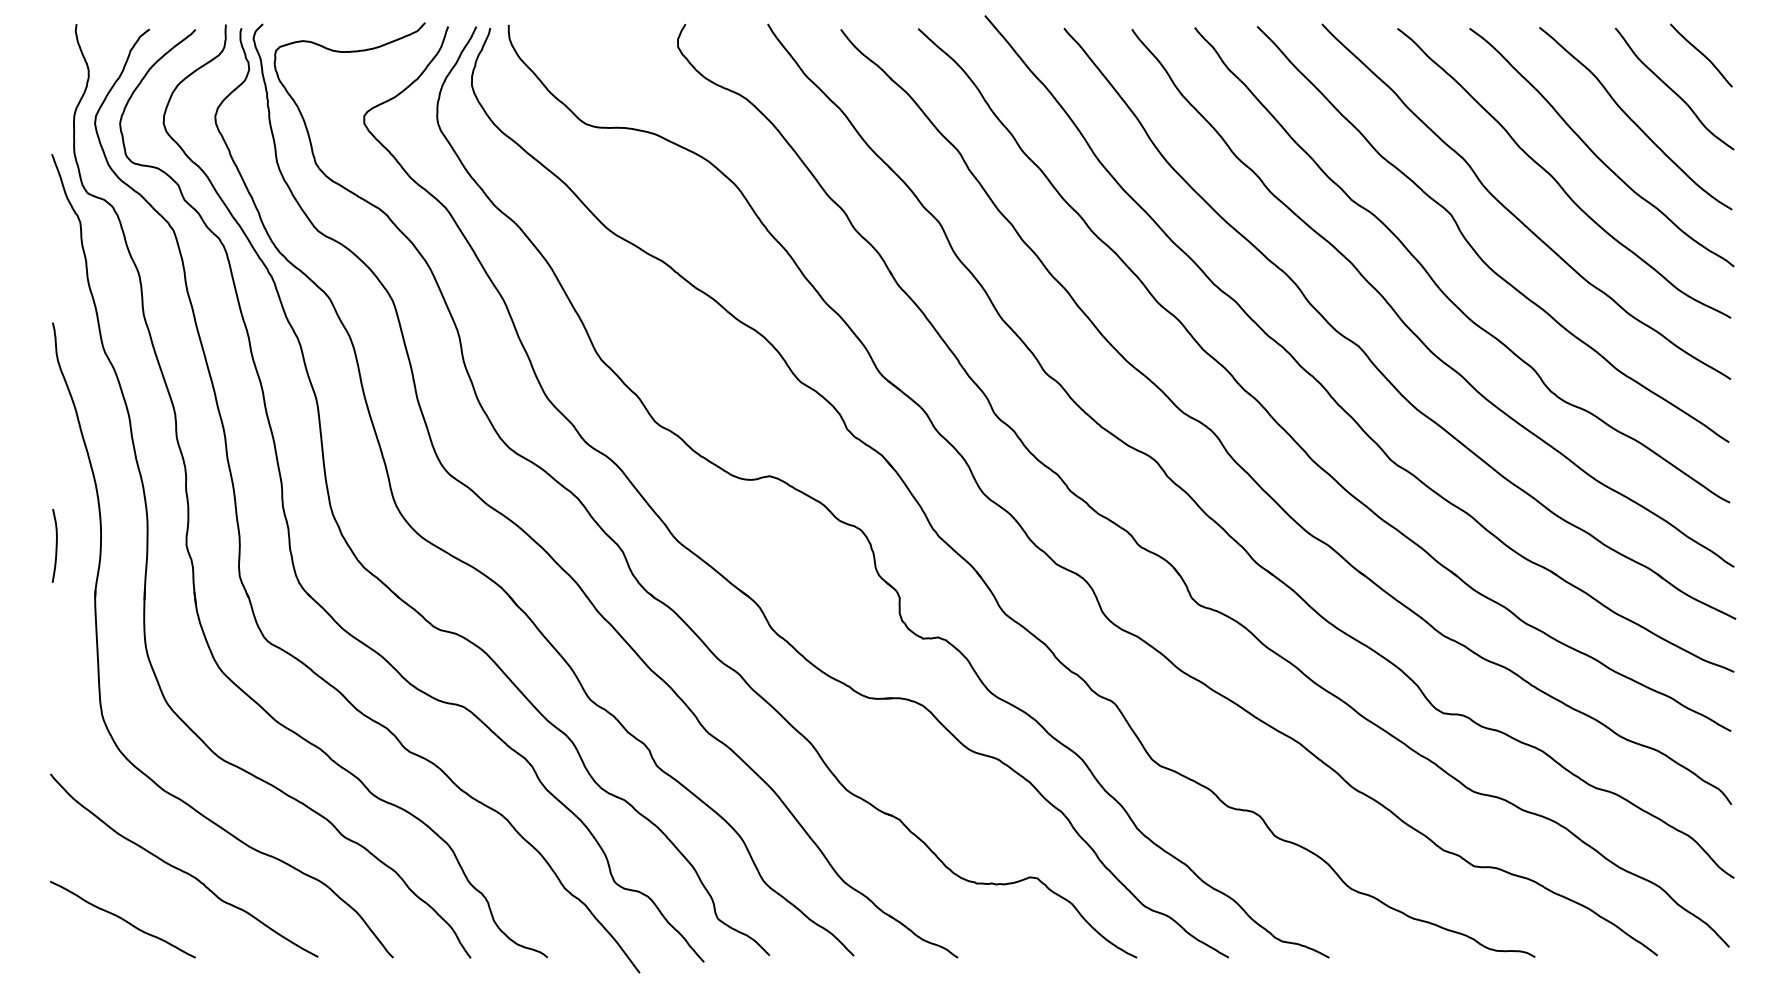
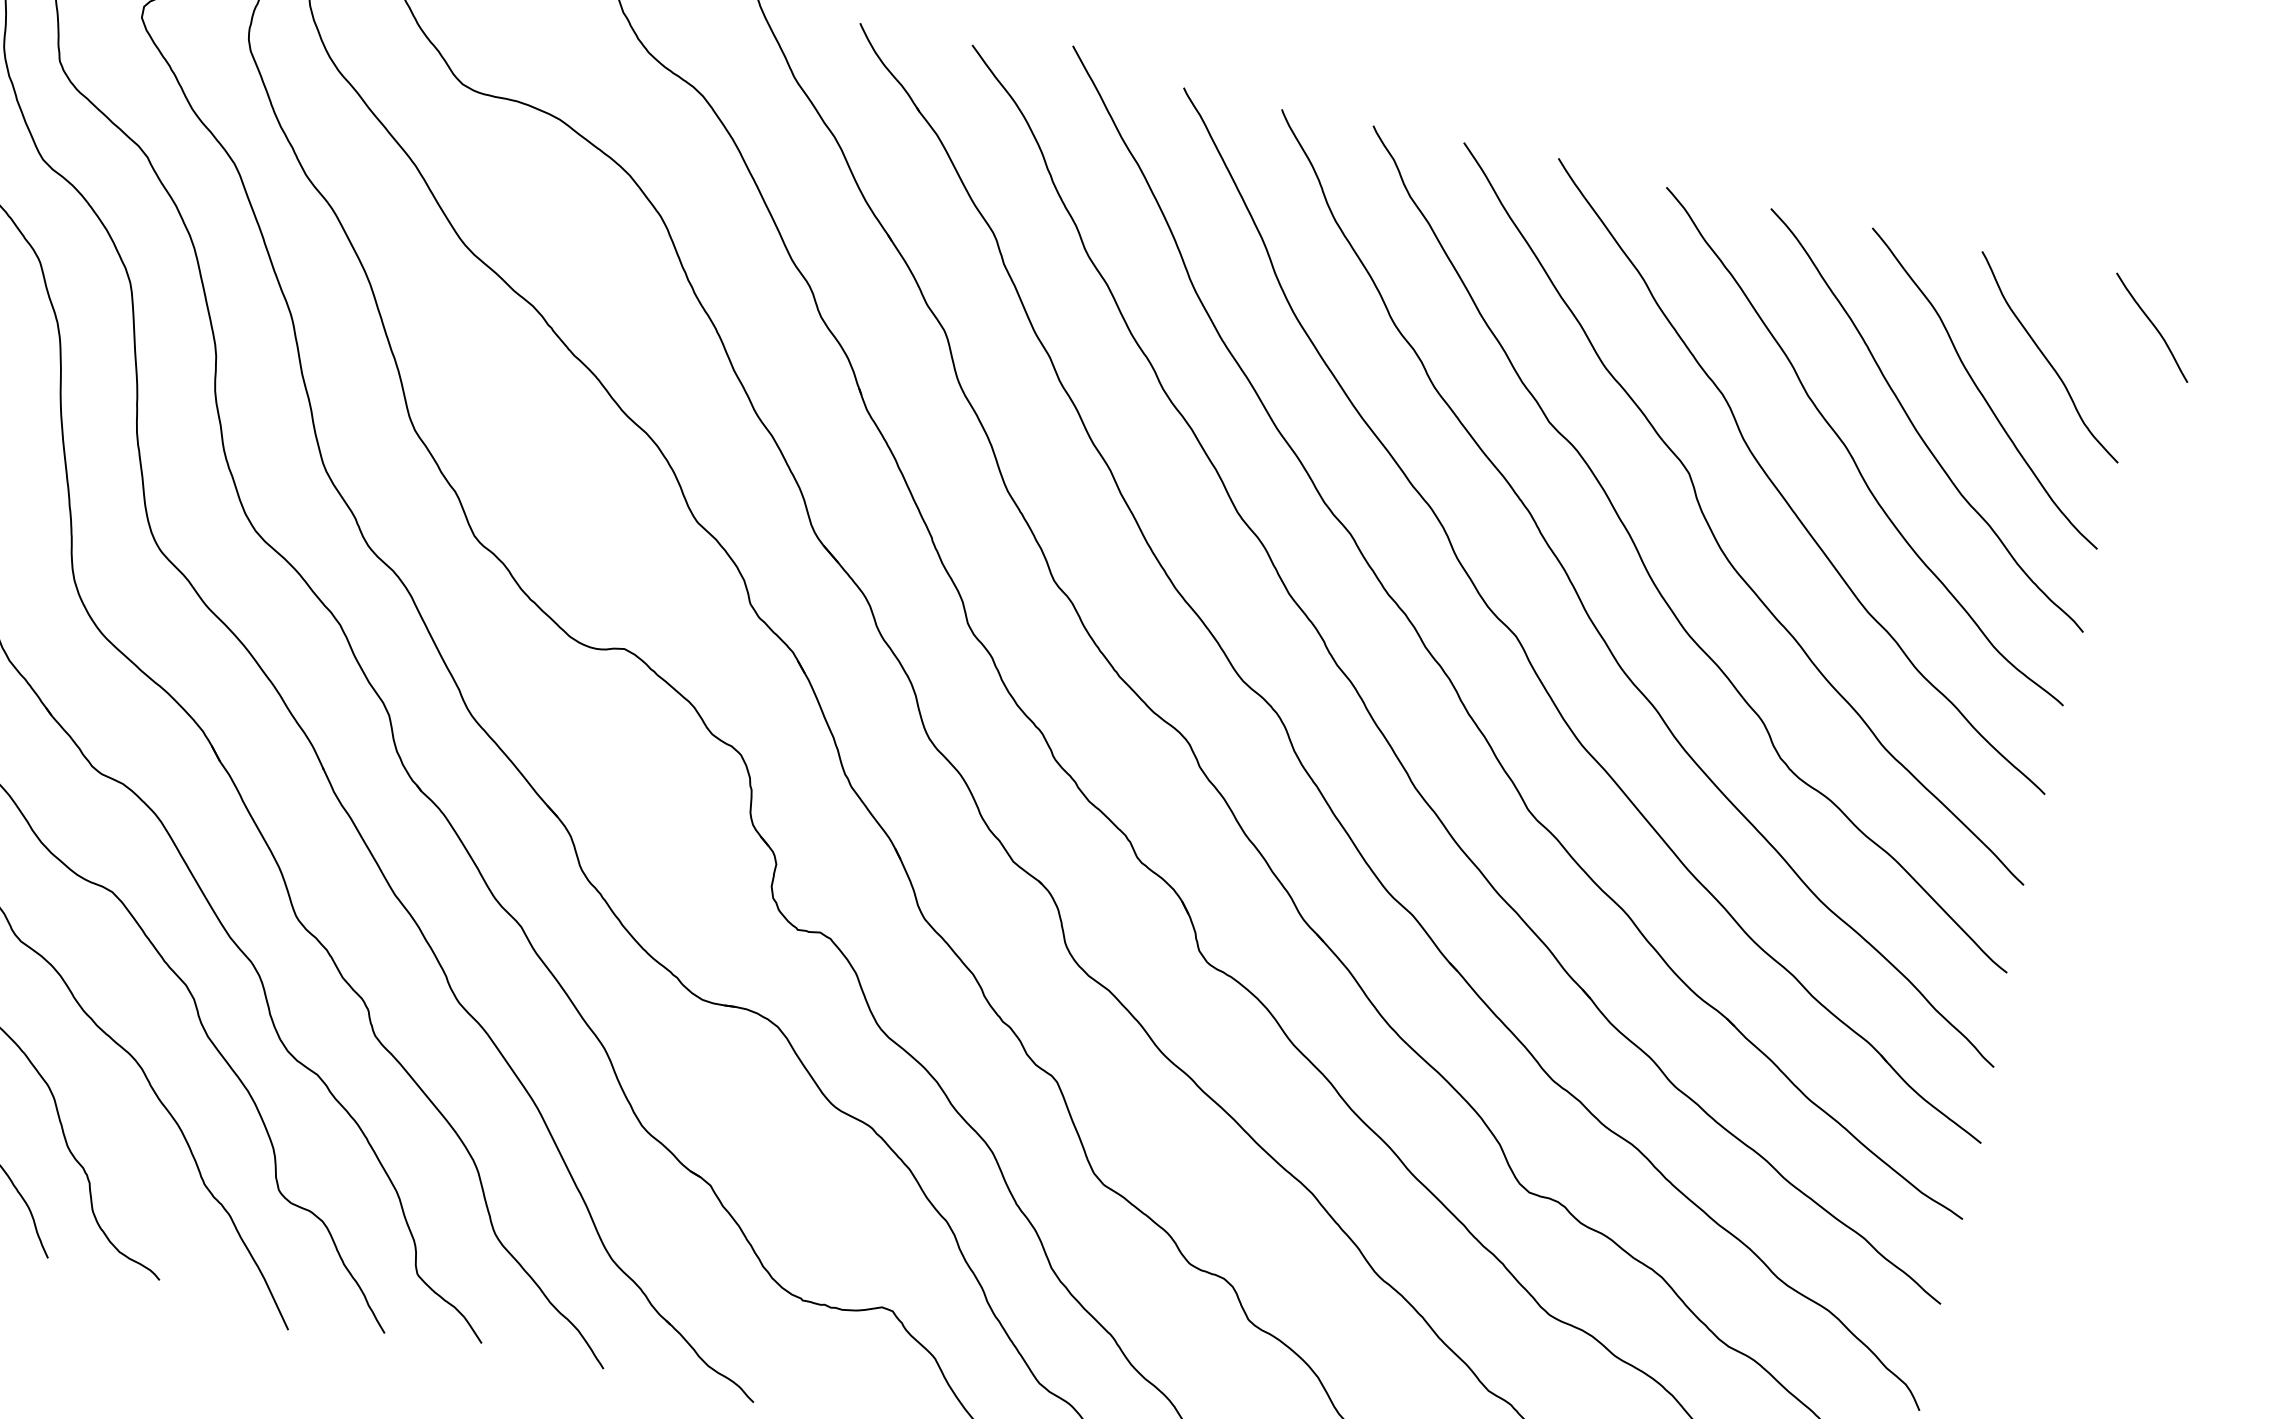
curve: (1701, 54) -> (2152, 326), moved

